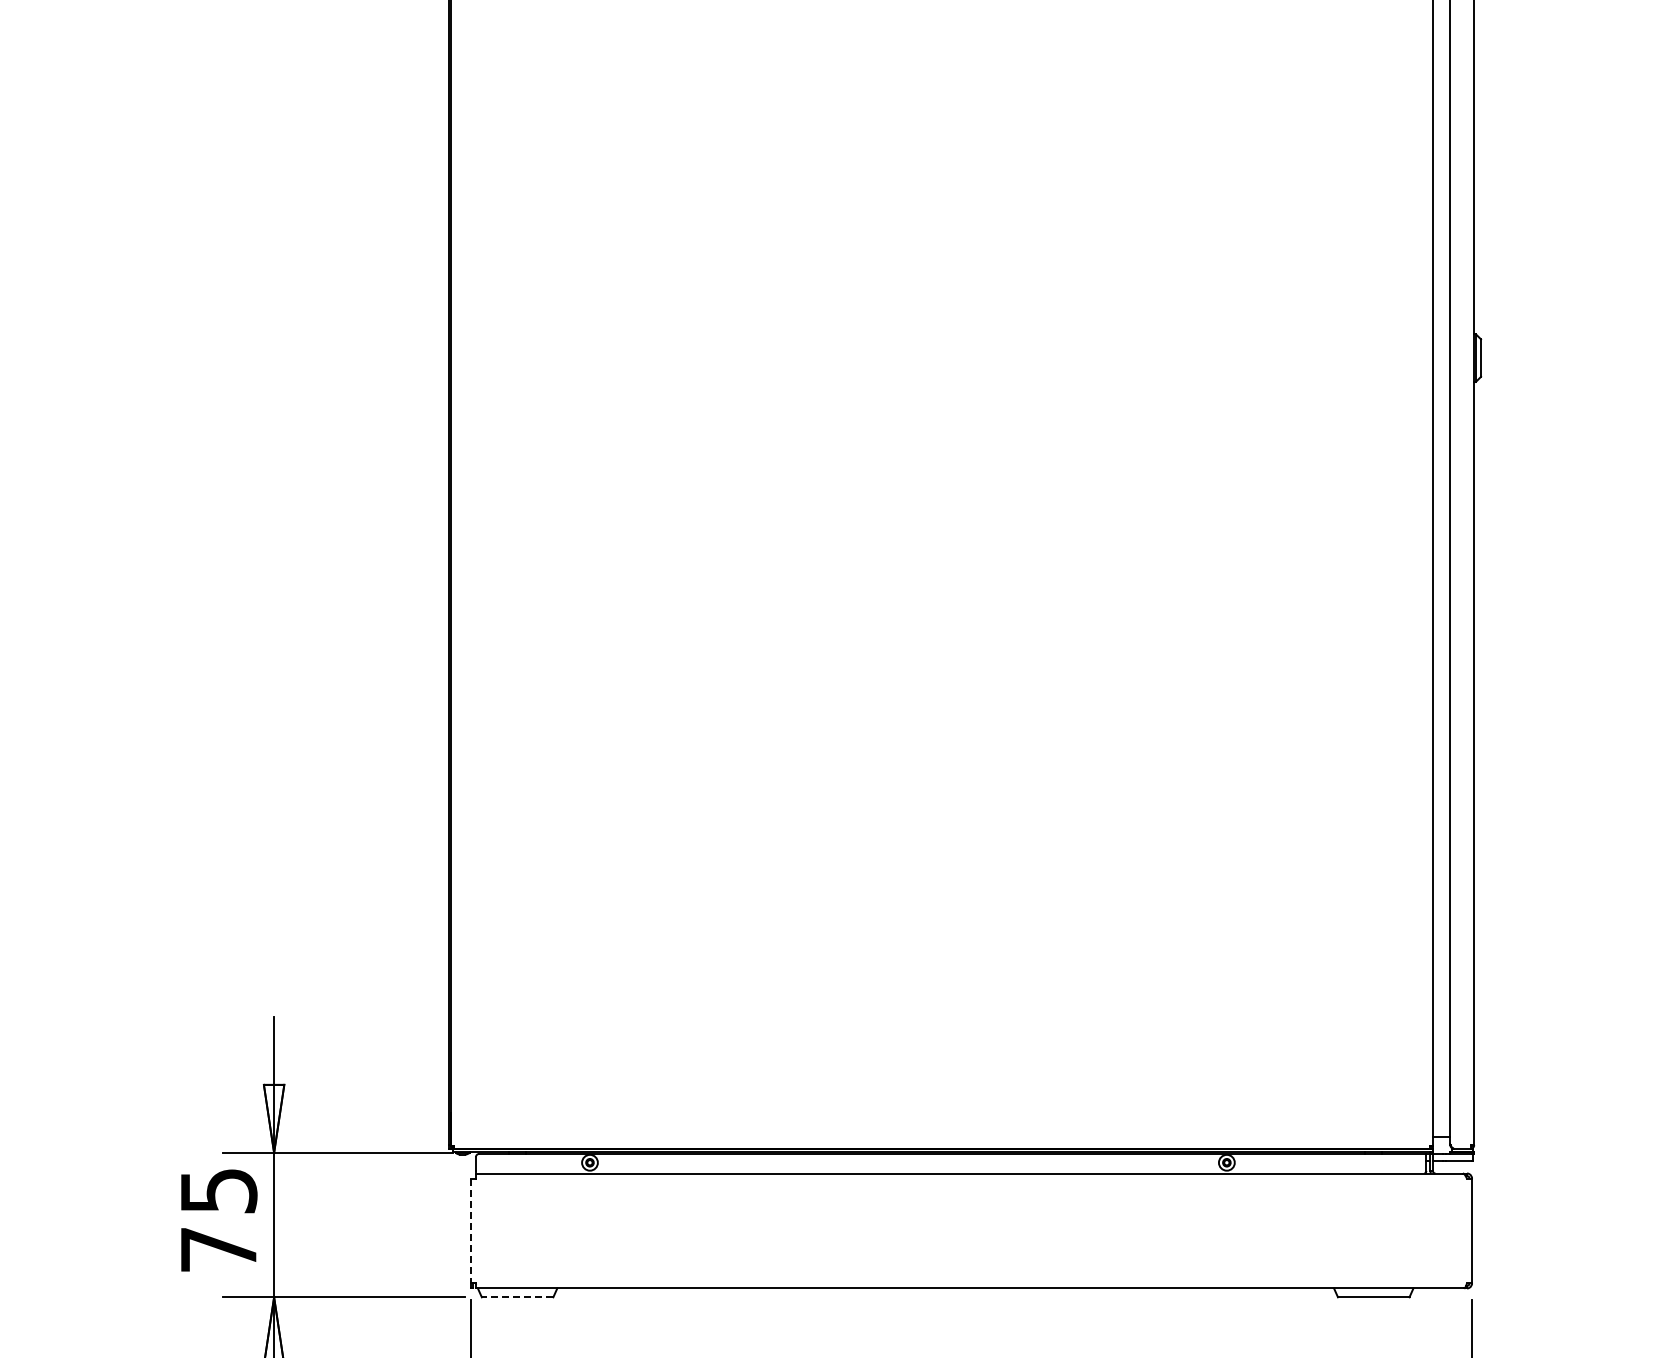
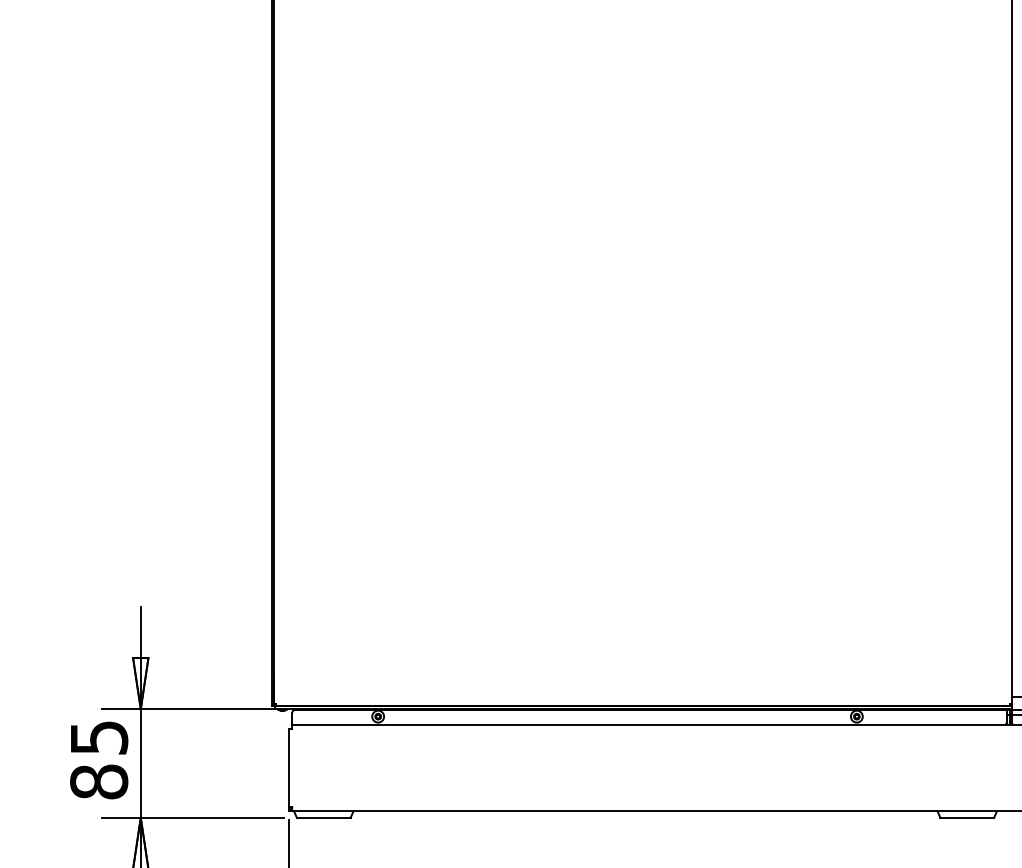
line: (470, 1231) -> (288, 768), dashed -> solid
text: (218, 1249) -> (98, 781), 75 -> 85
line: (517, 1297) -> (323, 817), dashed -> solid

